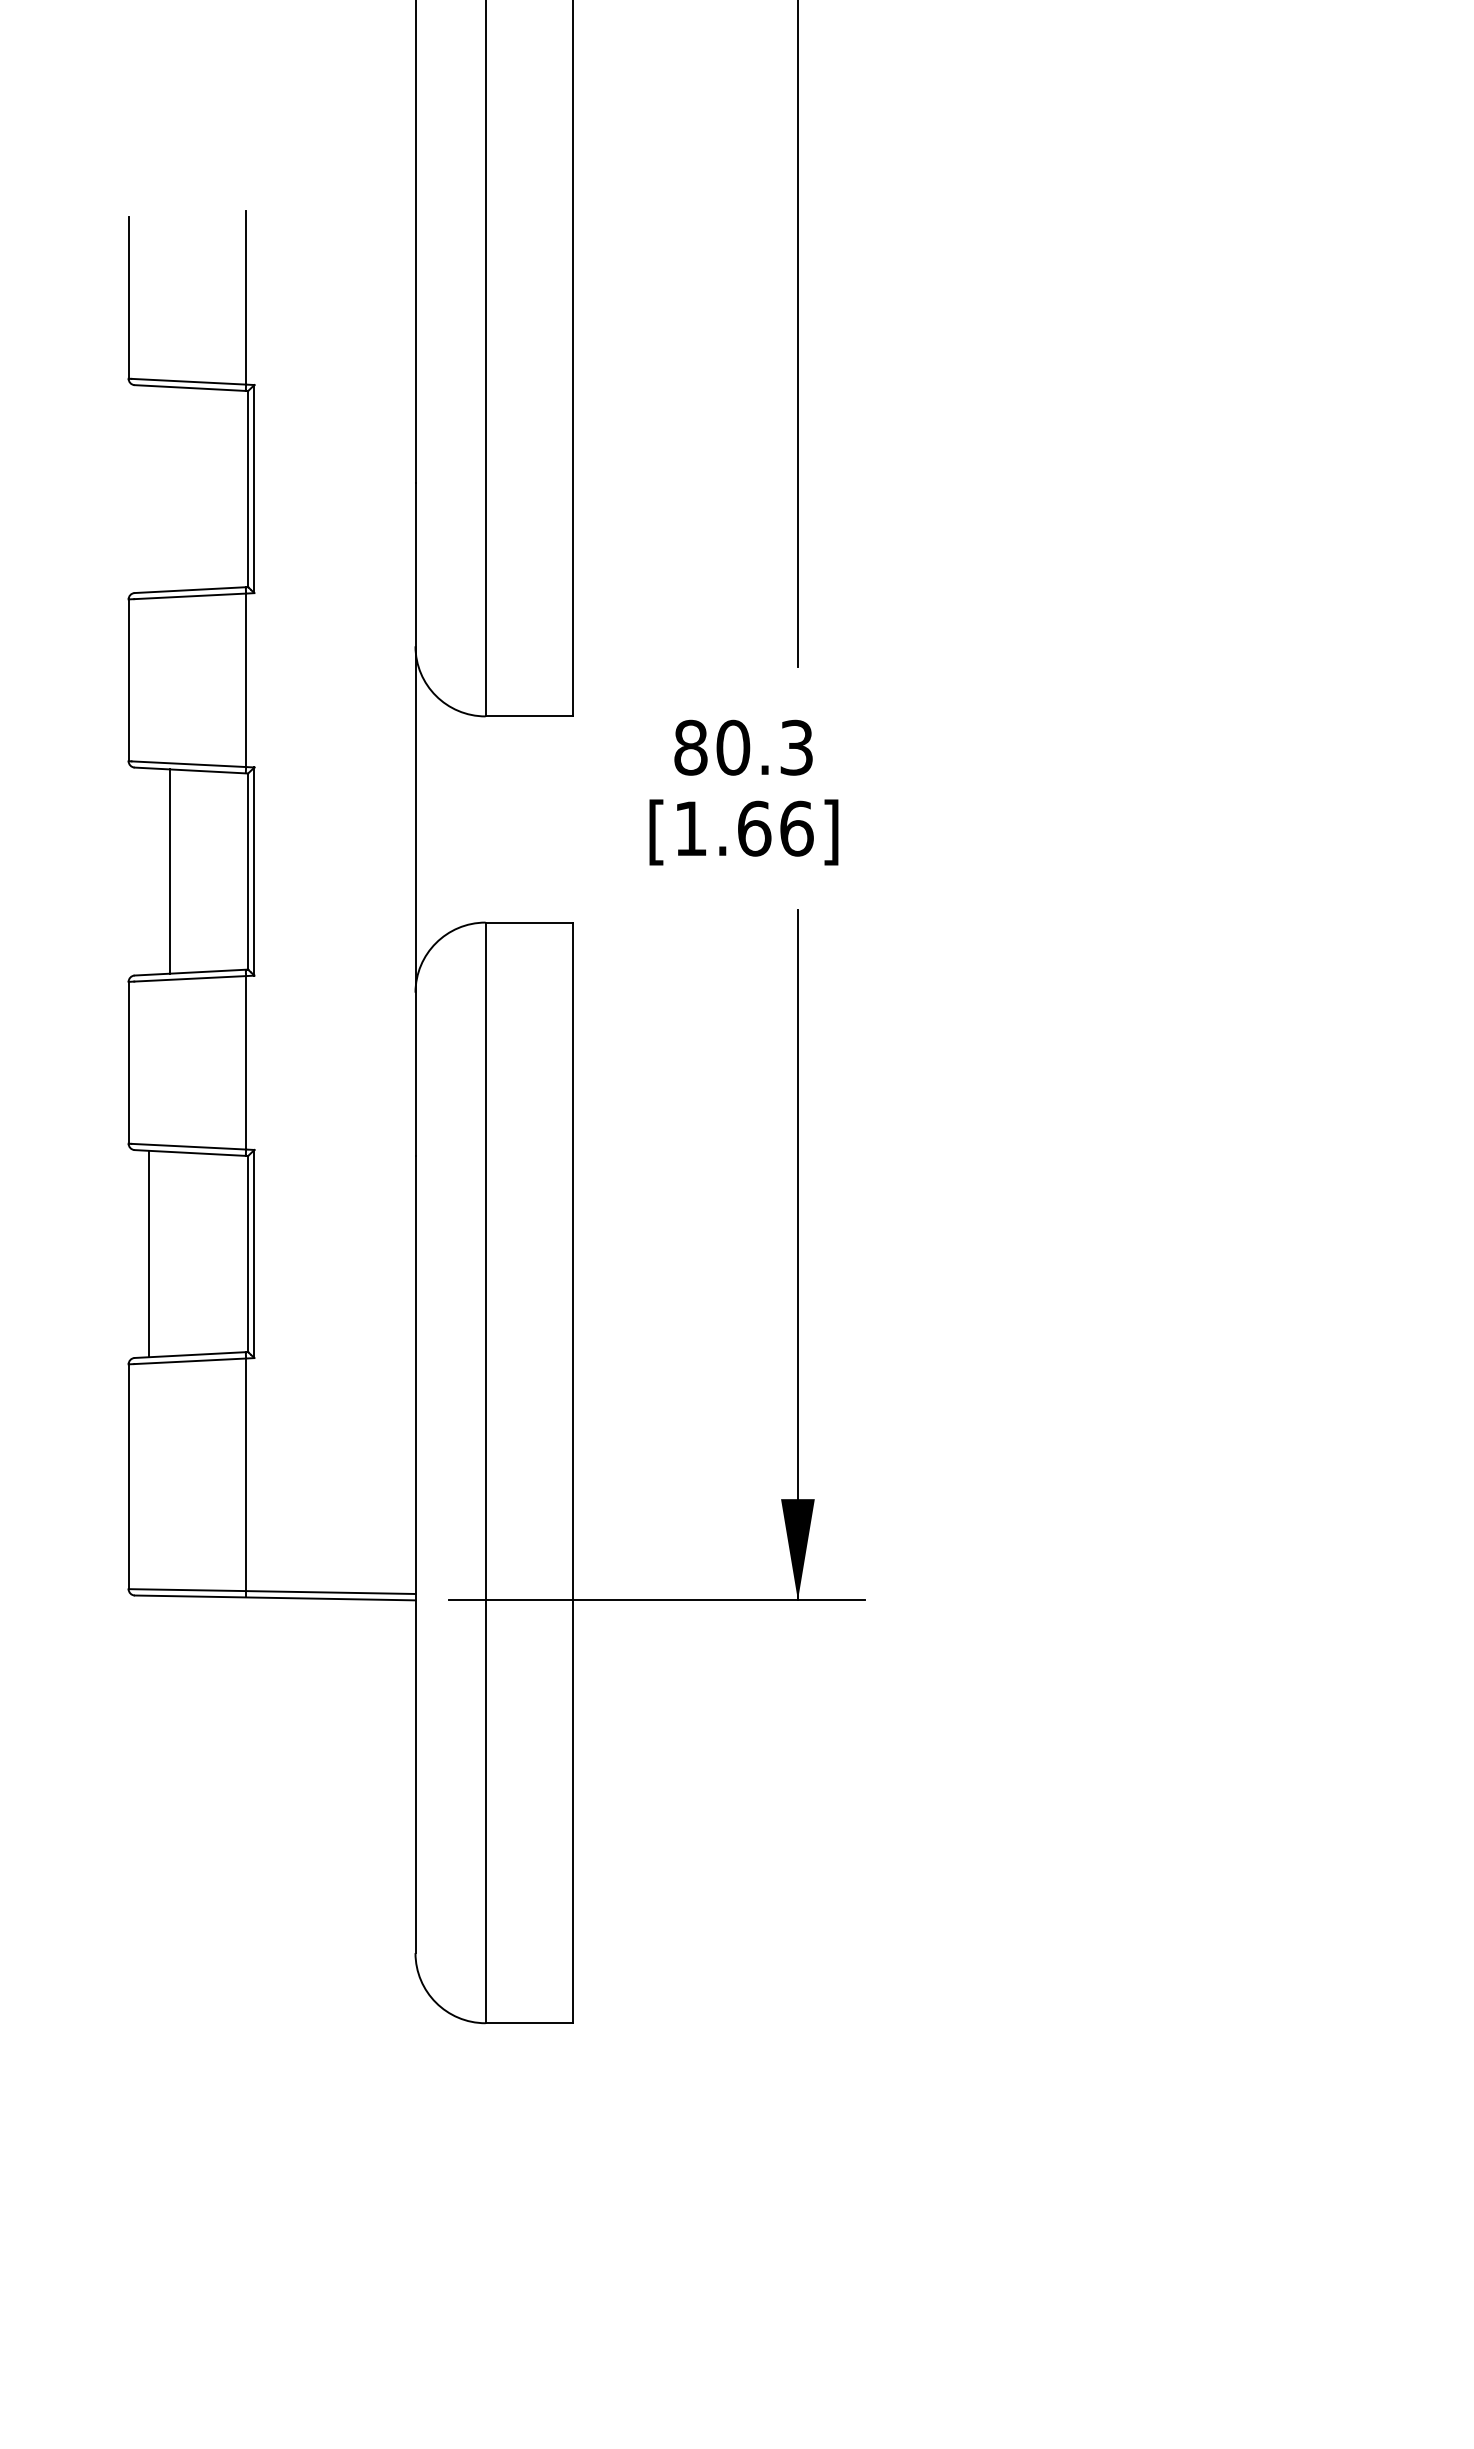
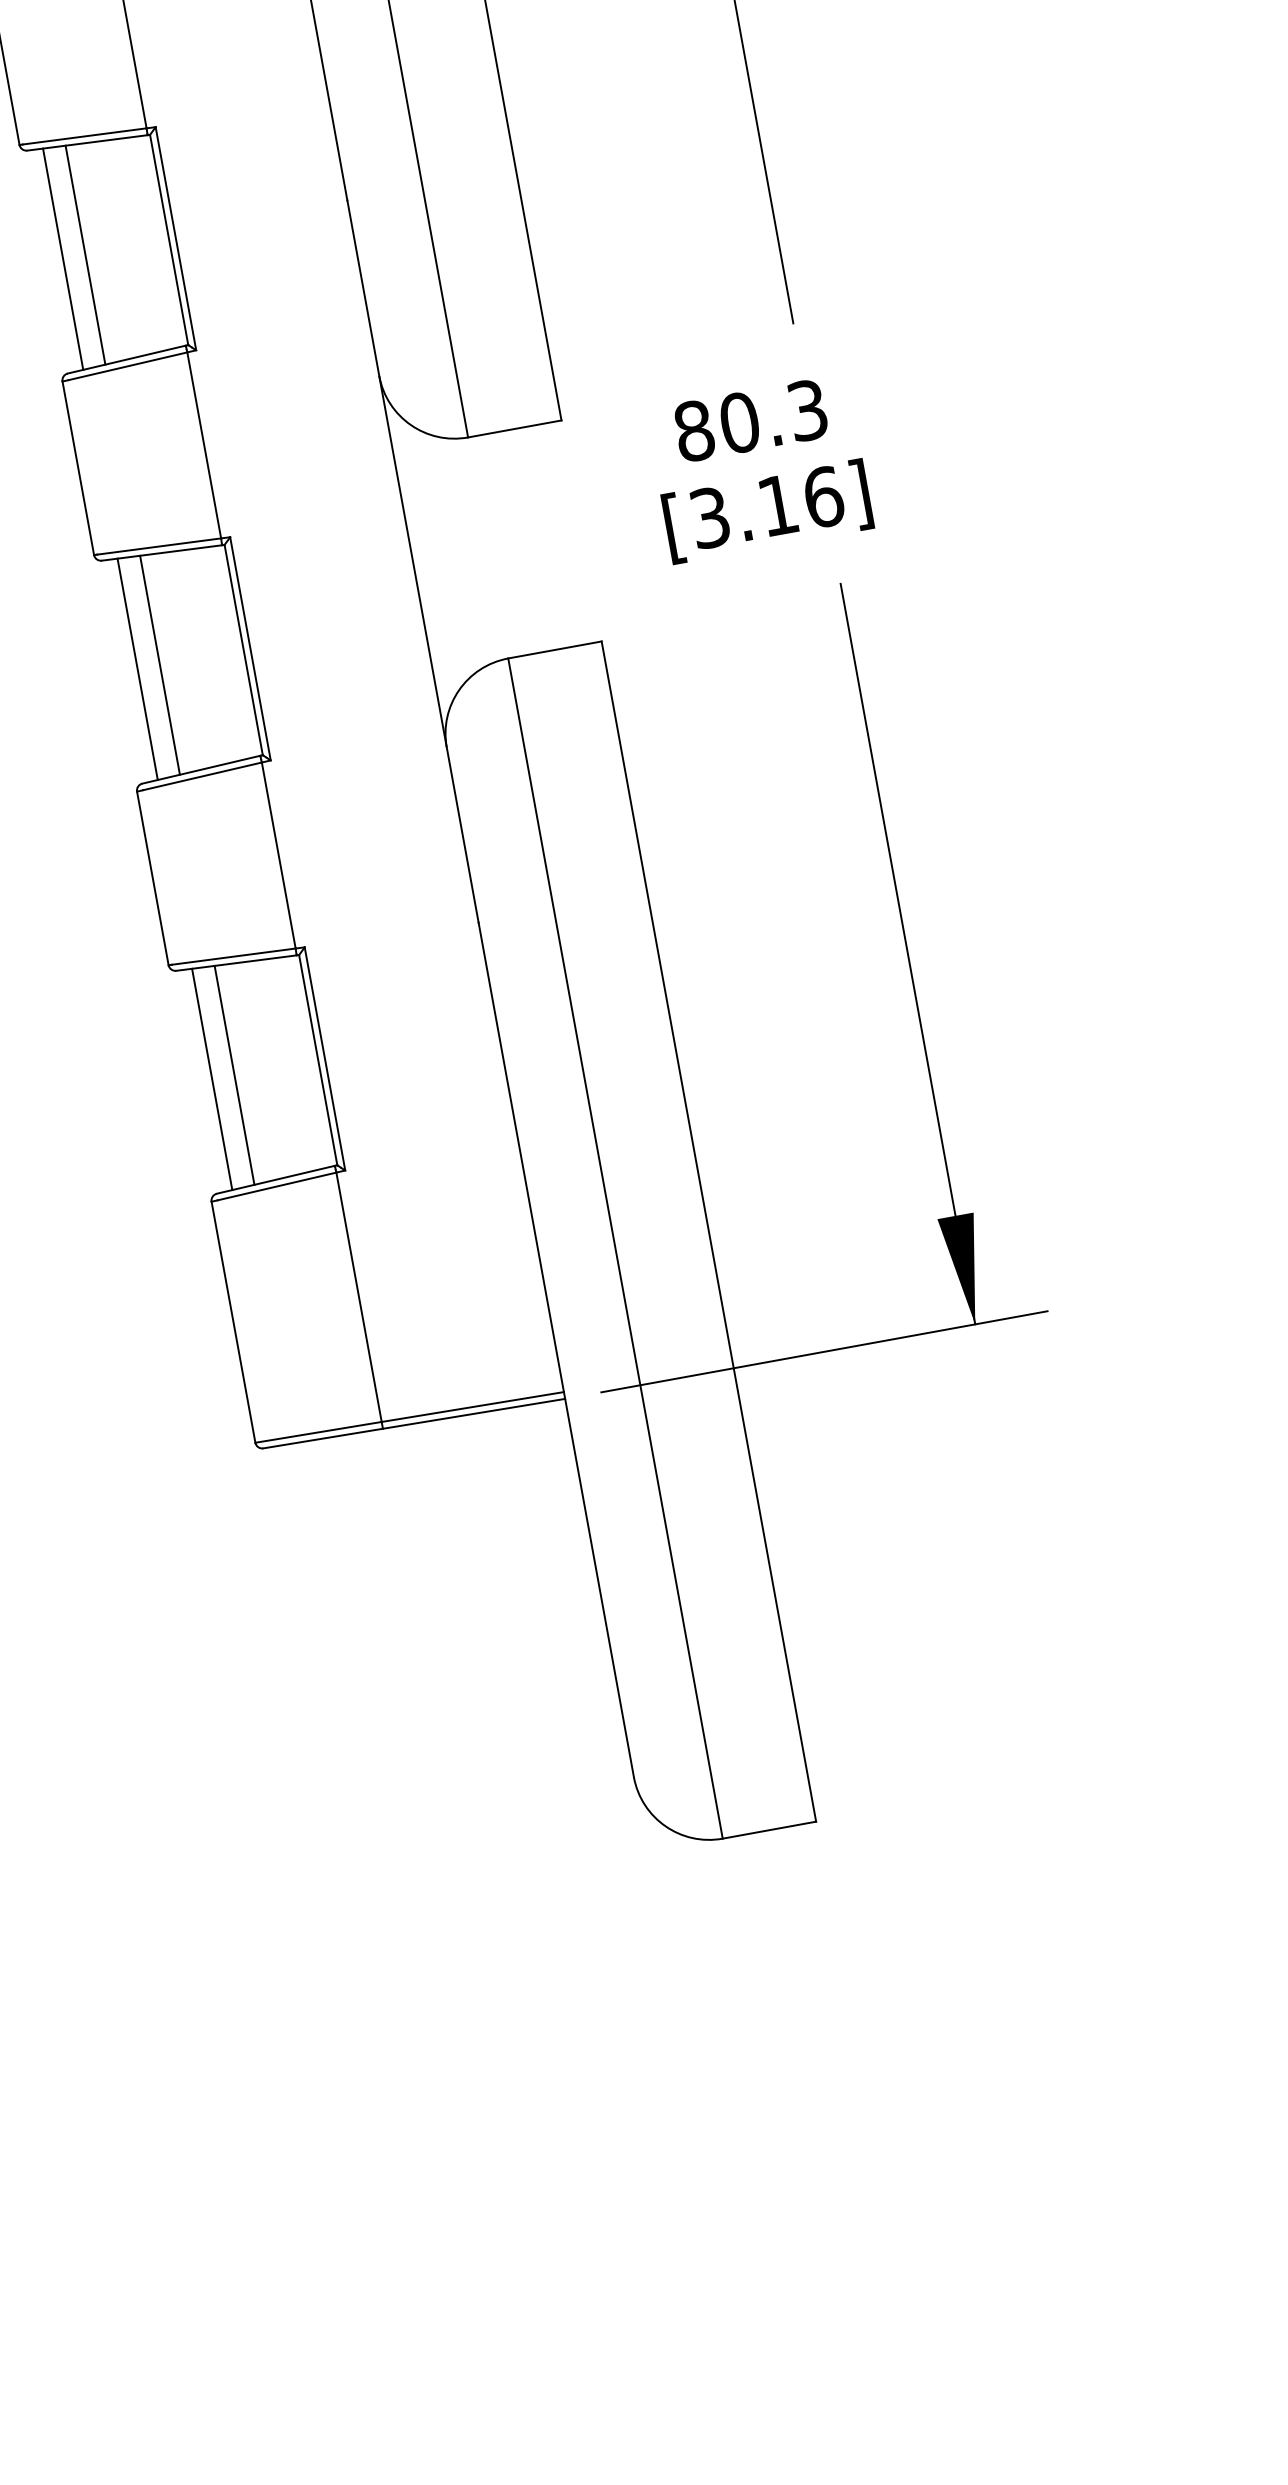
line: (149, 488) -> (63, 258), added
line: (170, 488) -> (85, 254), added
text: (723, 828) -> (745, 511), [1.66] -> [3.16]
line: (149, 871) -> (137, 669), added
line: (170, 1253) -> (234, 1074), added

